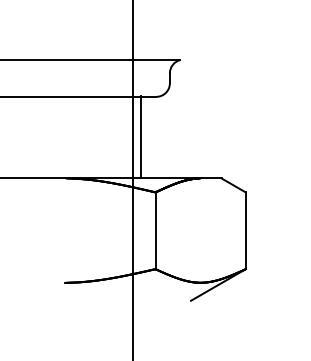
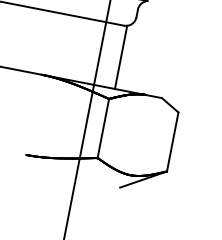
line: (141, 137) -> (121, 57), moved

